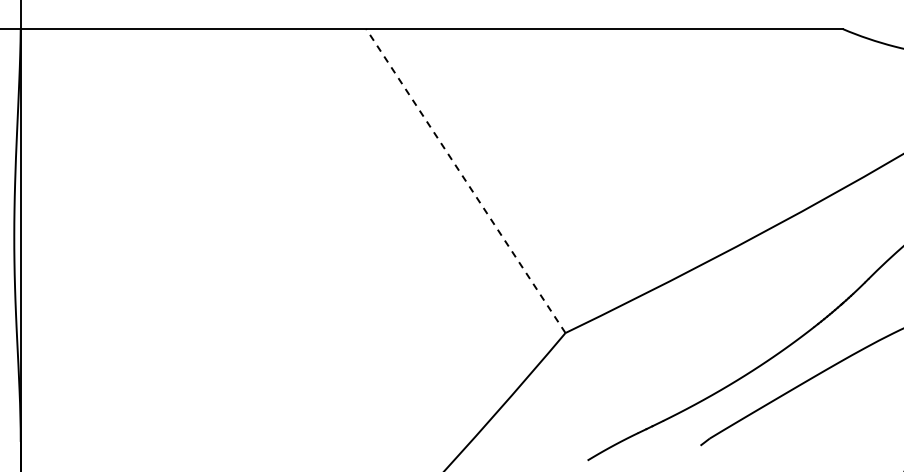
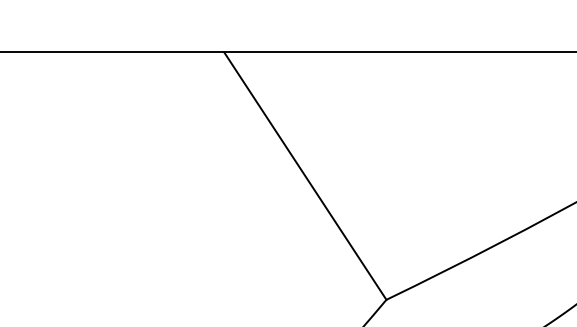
line: (465, 181) -> (305, 176), dashed -> solid

